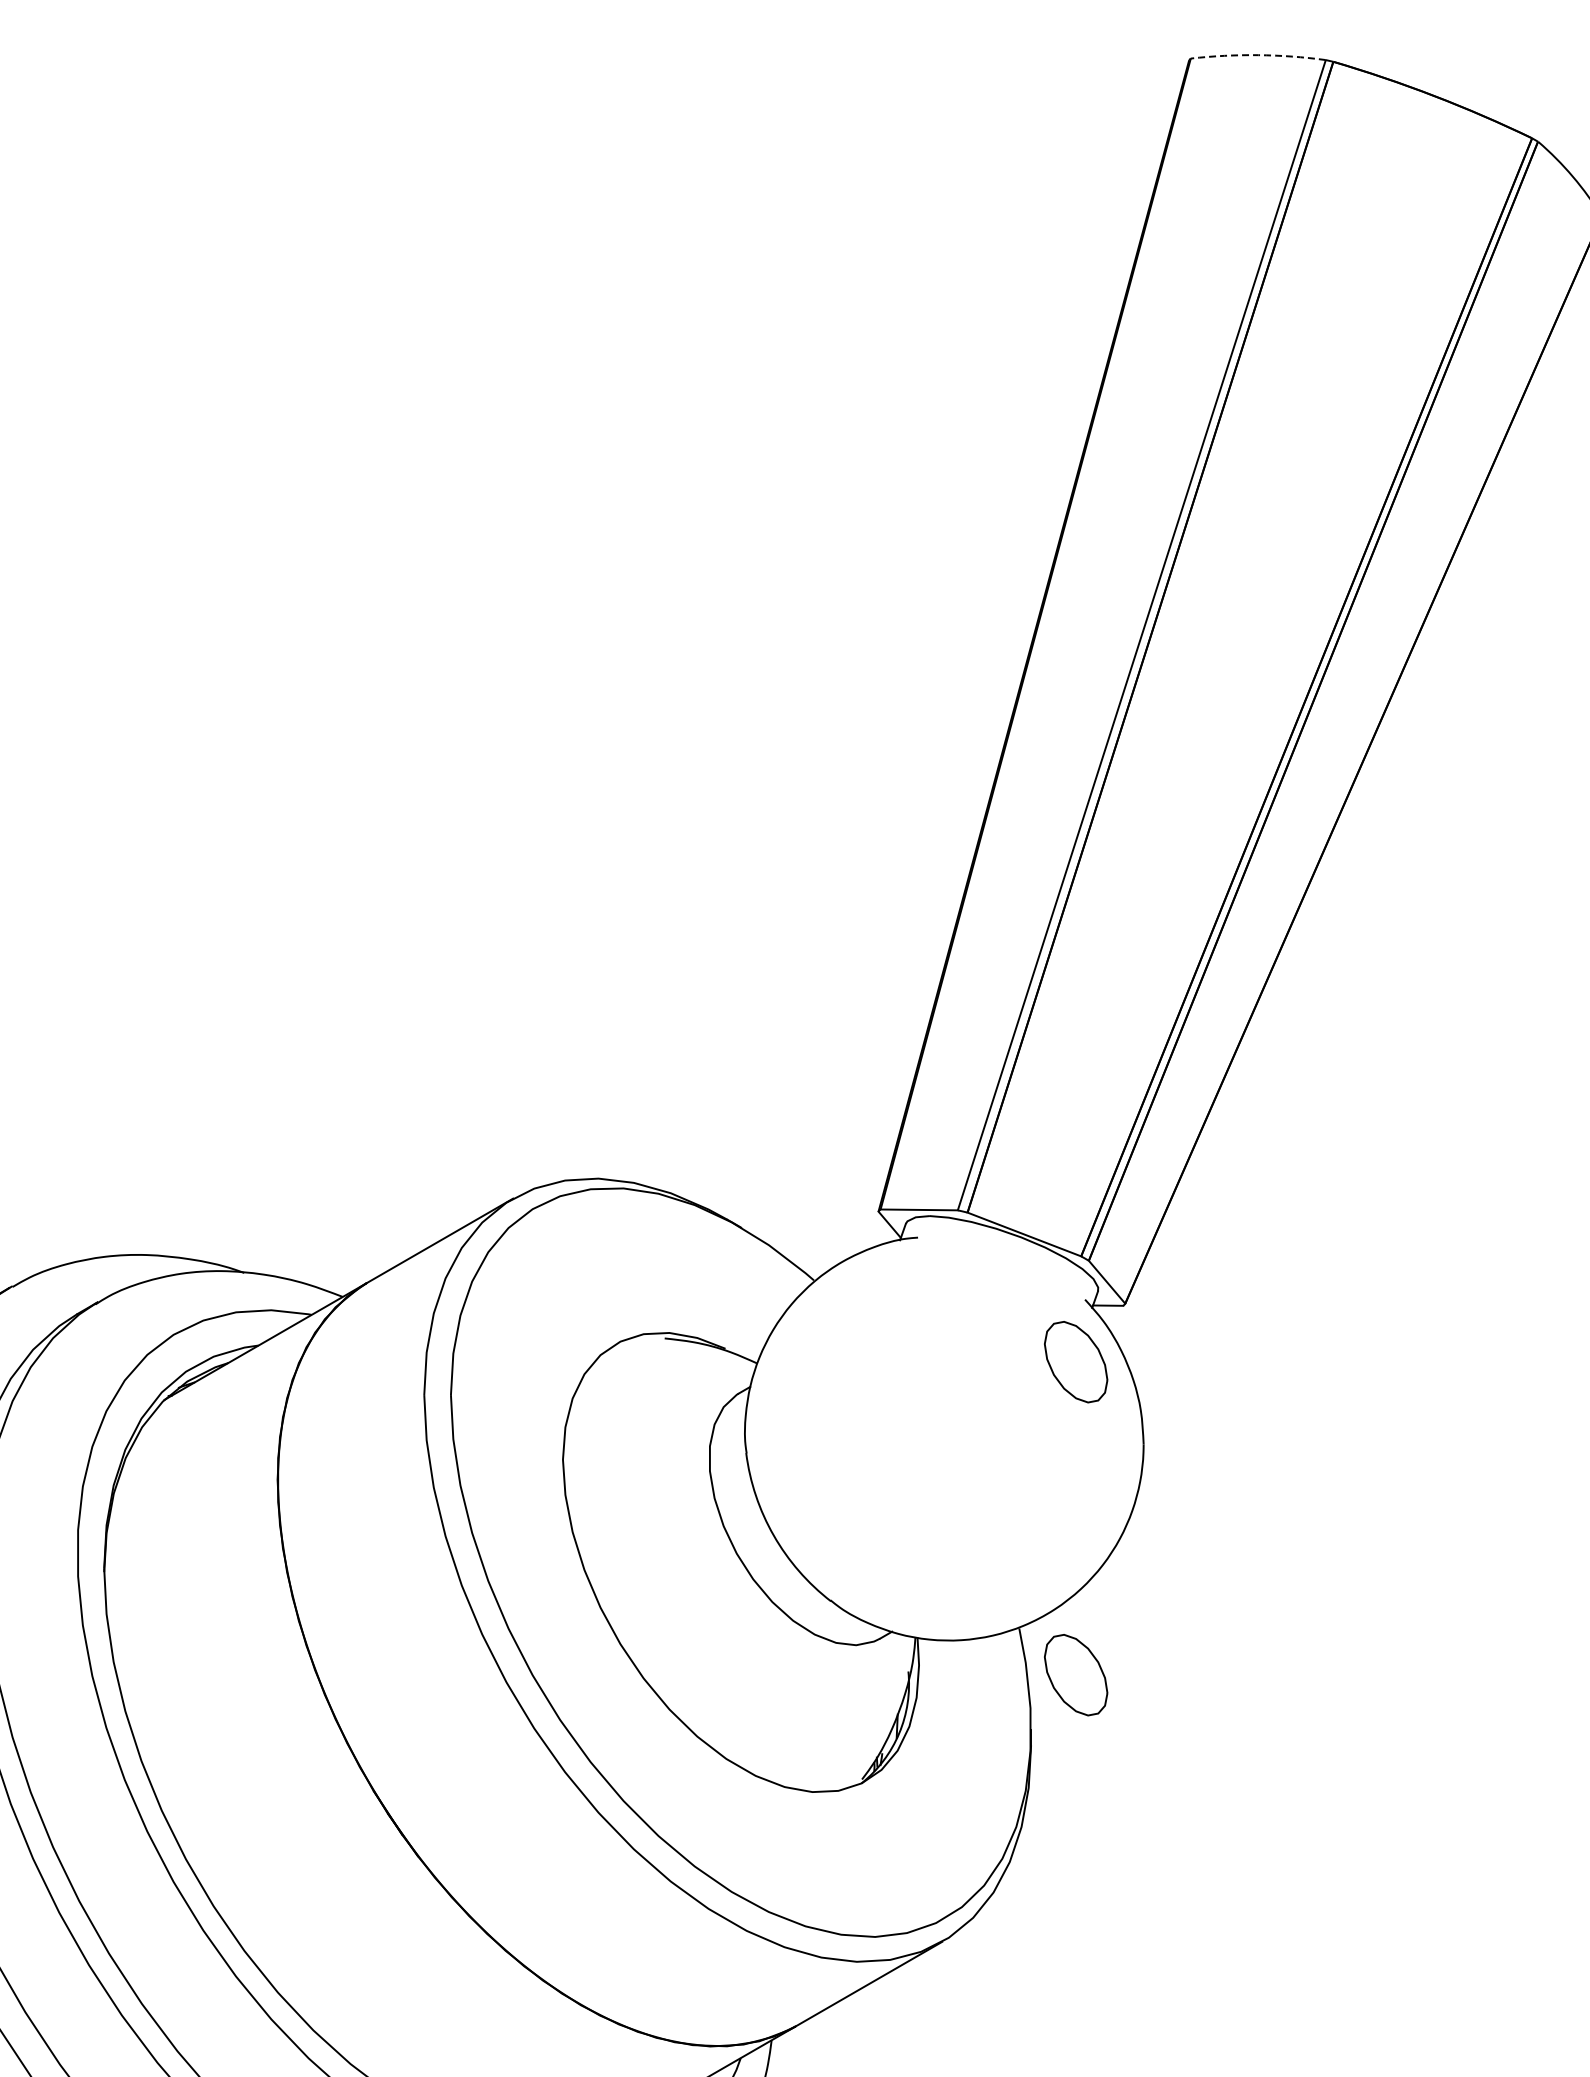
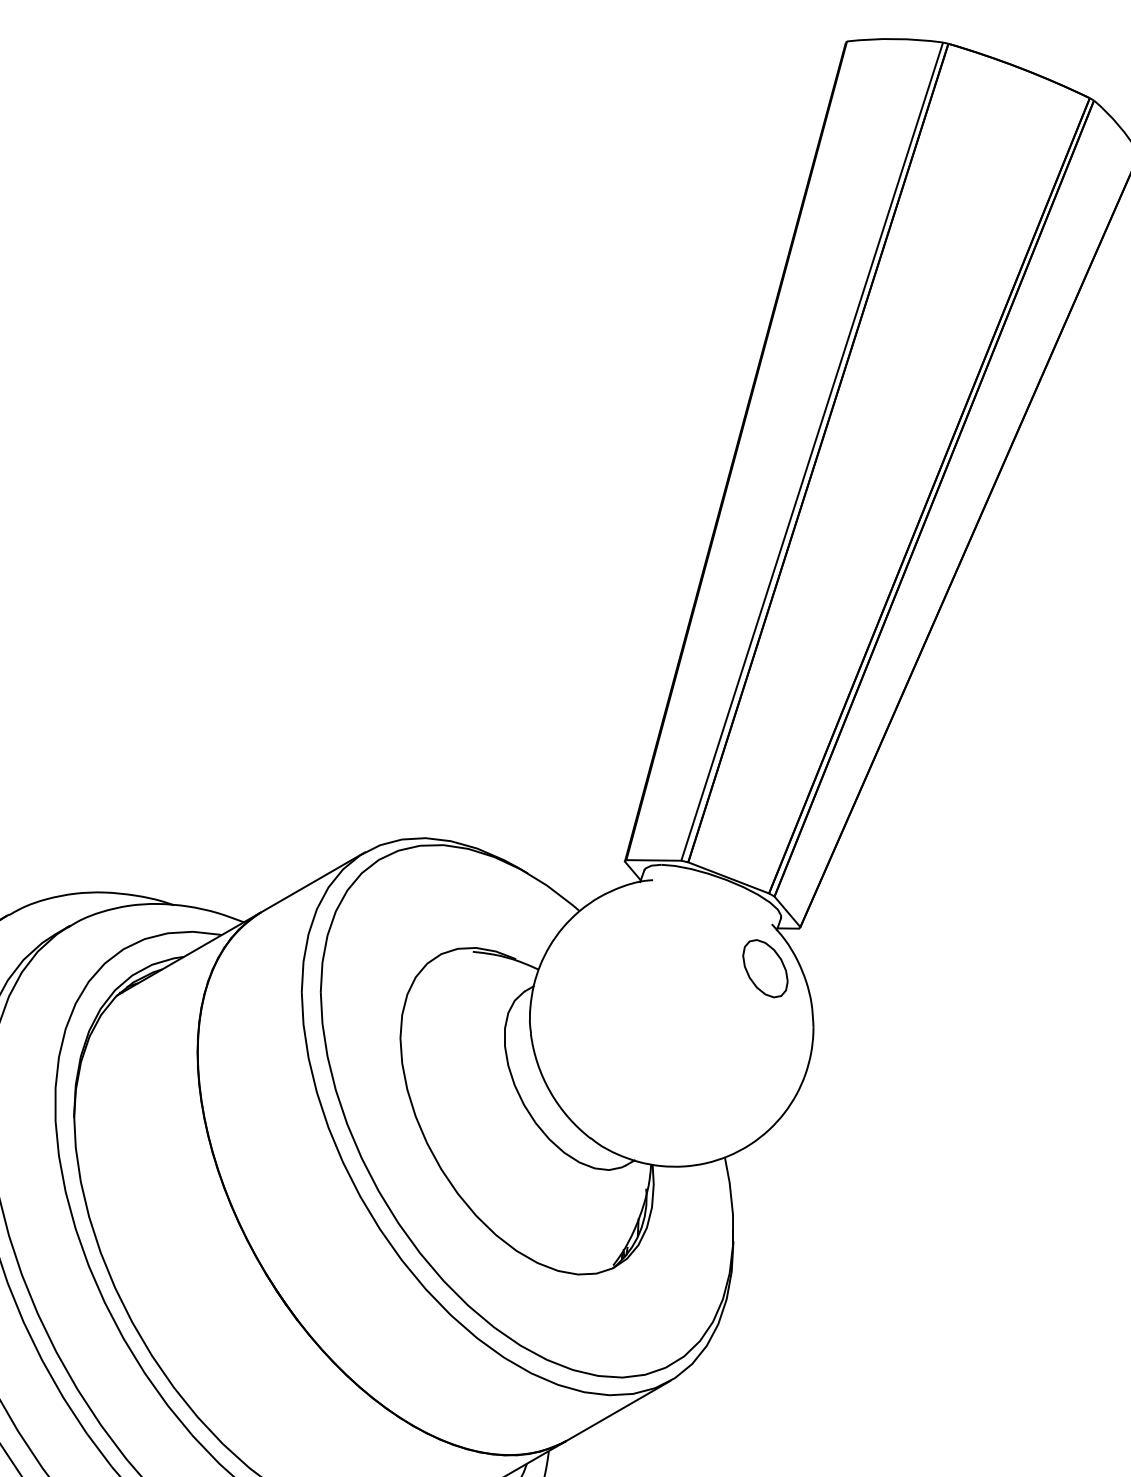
arc: (1258, 55) -> (895, 39), dashed -> solid
part: (1076, 1675) -> (765, 1191), removed

